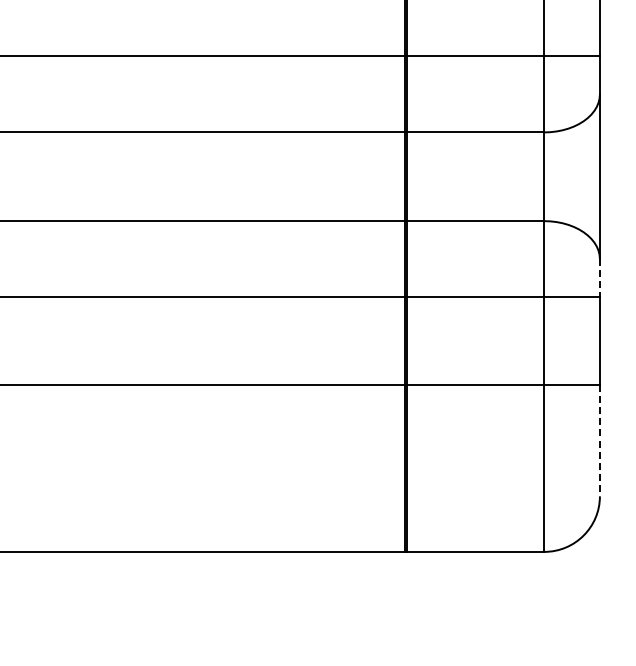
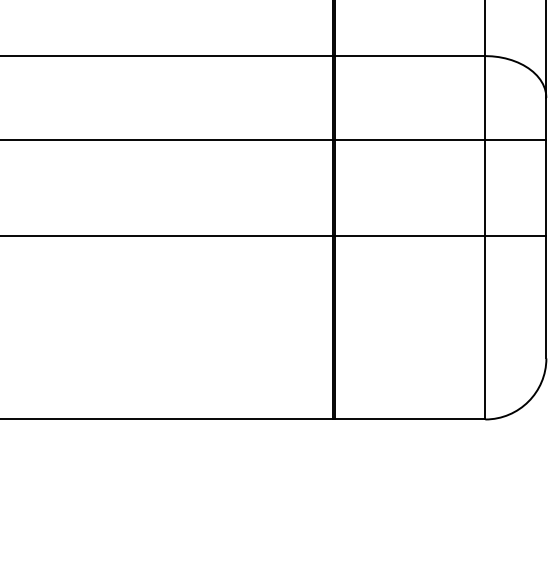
line: (599, 278) -> (545, 119), dashed -> solid
line: (599, 440) -> (545, 297), dashed -> solid

